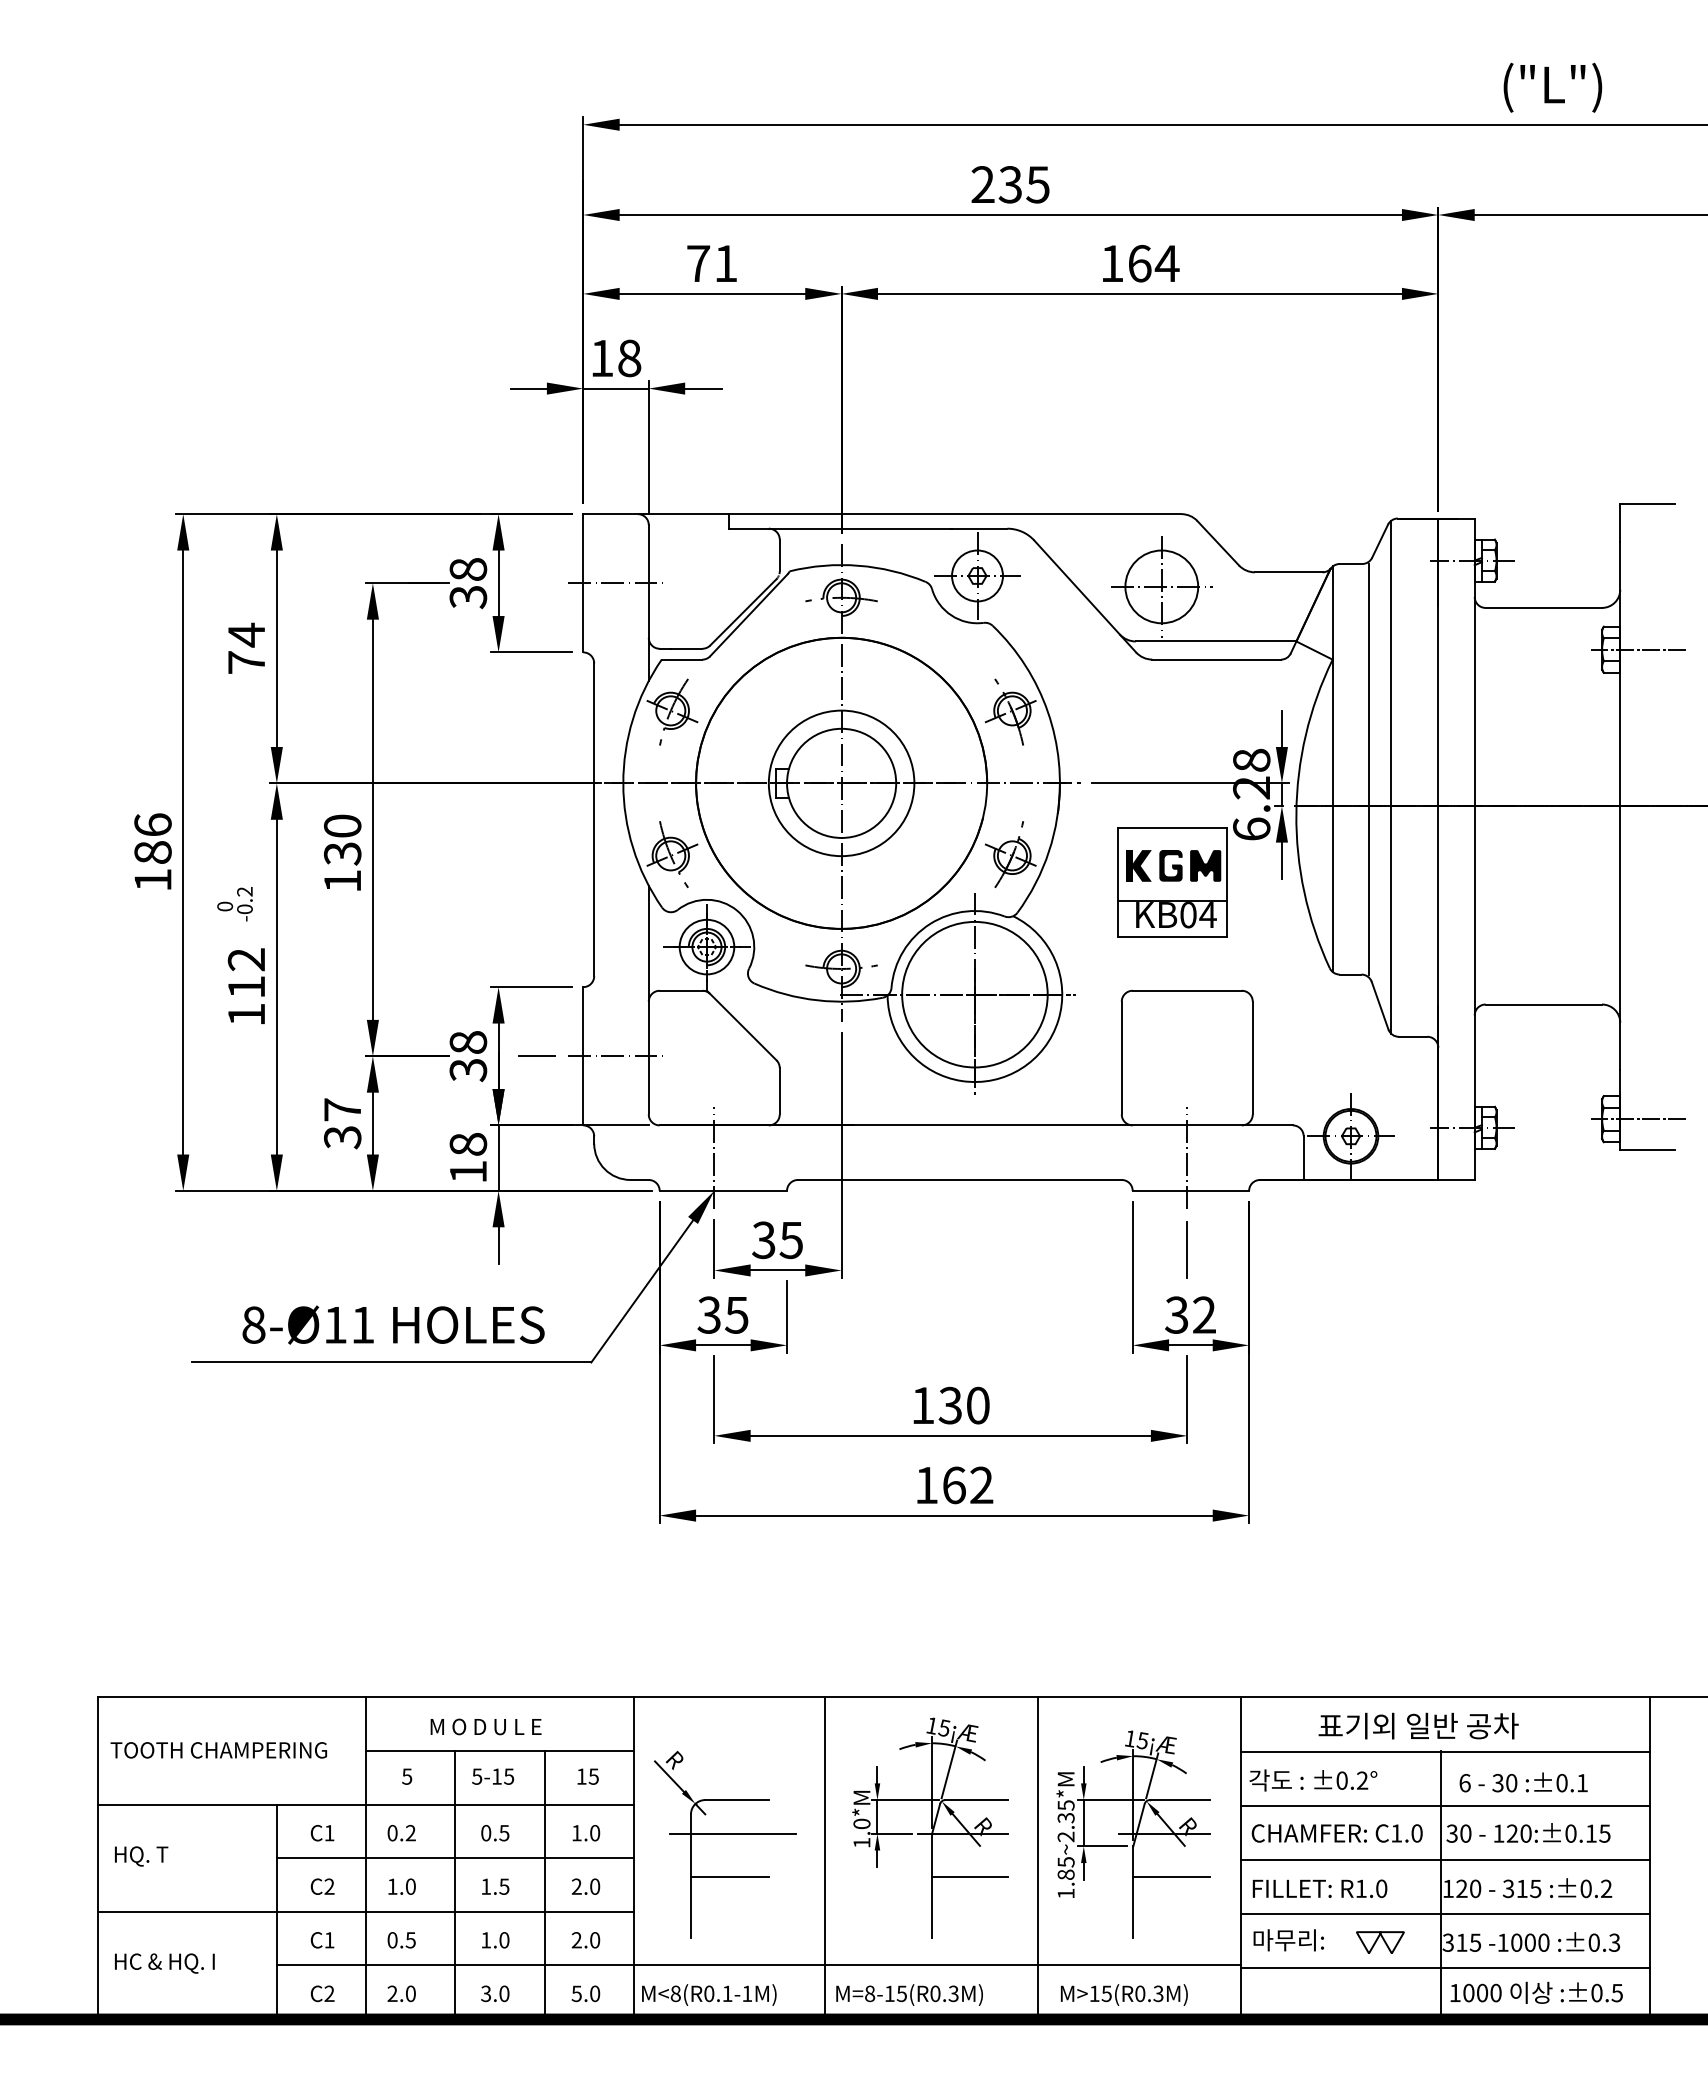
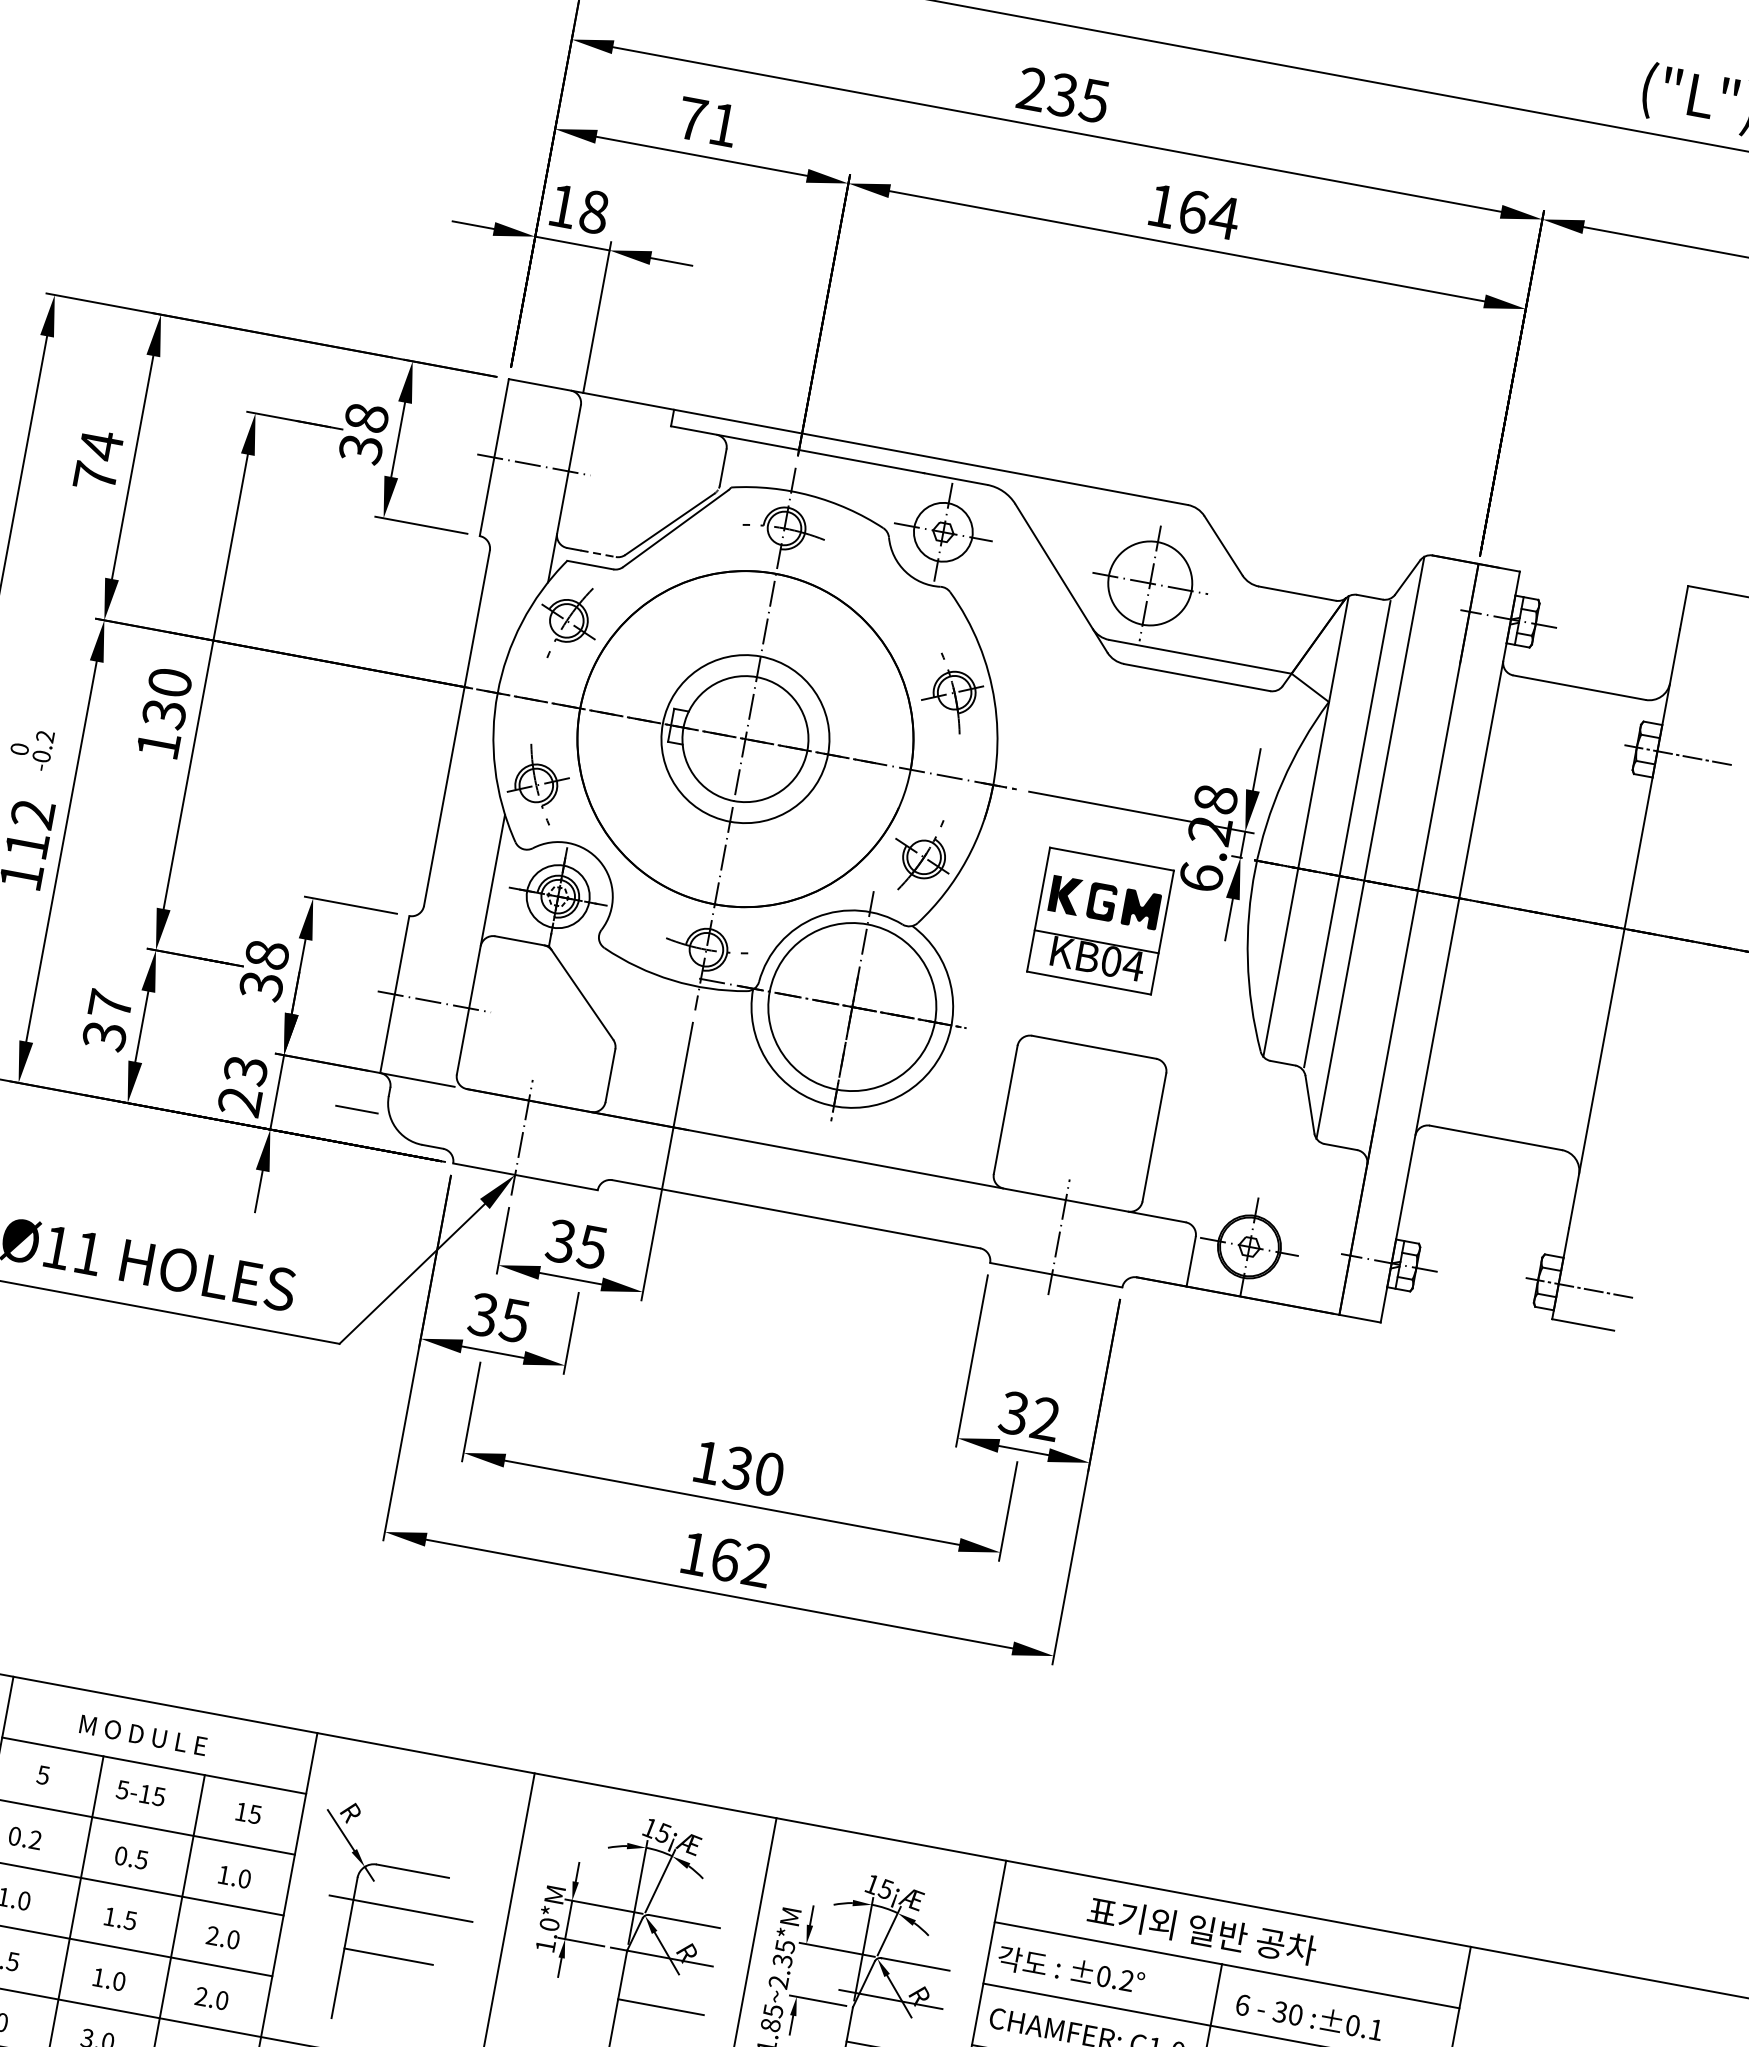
line: (686, 648) -> (597, 553), solid -> dashed
line: (536, 1055) -> (356, 1108), moved
text: (468, 1158) -> (243, 1086), 18 -> 23
line: (1187, 1249) -> (1040, 1341), removed
line: (1083, 1823) -> (801, 1970), removed

